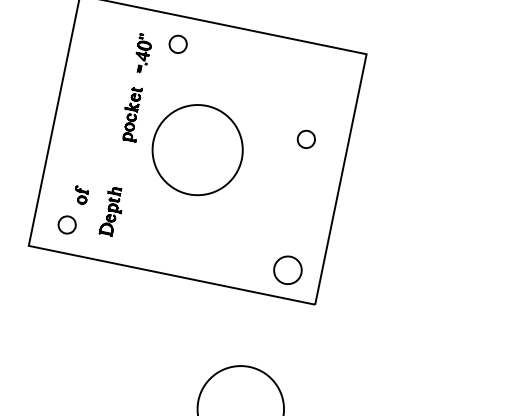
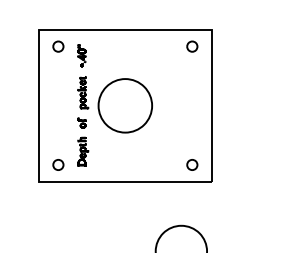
part: (178, 44) -> (58, 46), moved
part: (306, 139) -> (192, 46), moved
part: (80, 194) -> (81, 122), moved
part: (288, 269) -> (192, 164), size x0.62

